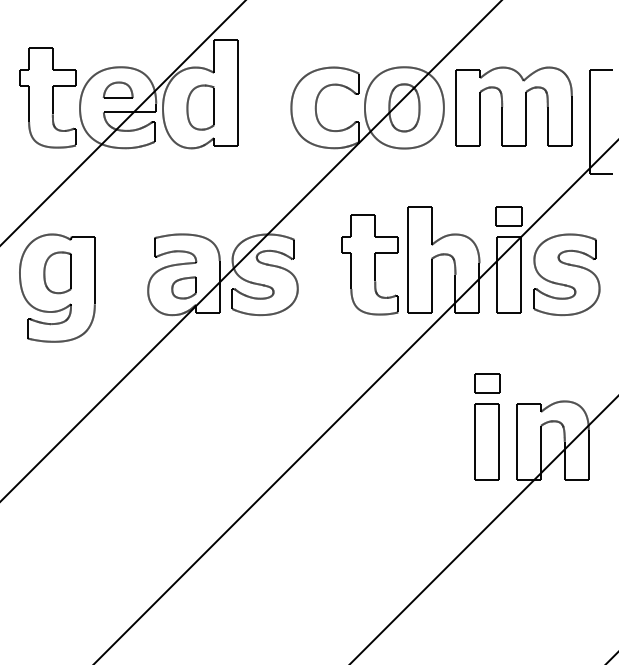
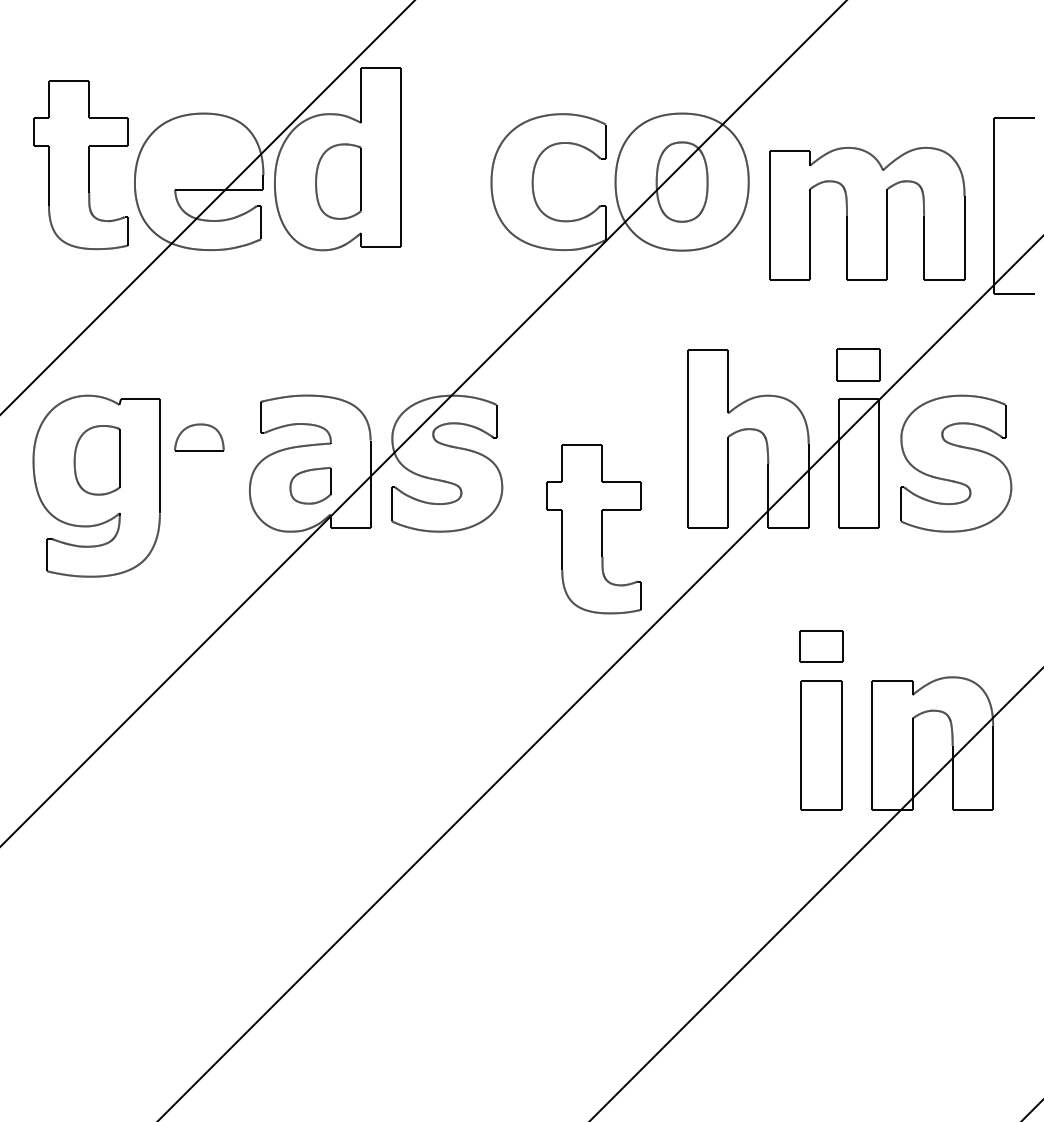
part: (117, 89) -> (198, 436), moved
part: (513, 106) -> (866, 213), moved
part: (369, 264) -> (592, 528), moved

